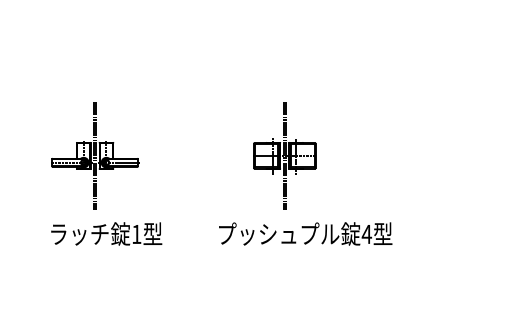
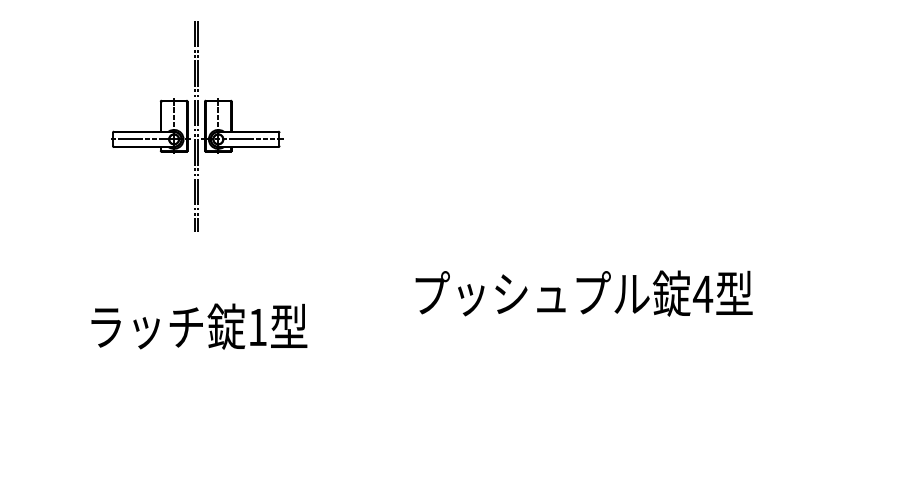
part: (95, 155) -> (197, 125), moved
part: (284, 155) -> (542, 140), removed
text: (106, 233) -> (198, 325), moved

